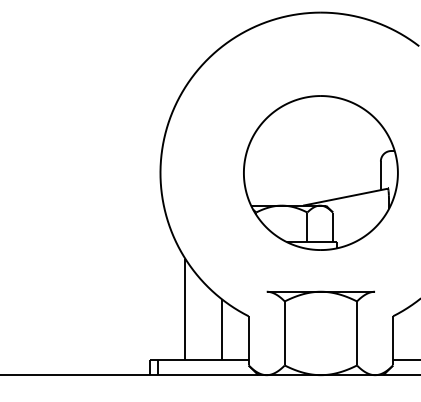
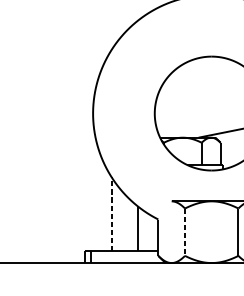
line: (185, 308) -> (111, 213), solid -> dashed
line: (284, 333) -> (184, 232), solid -> dashed

